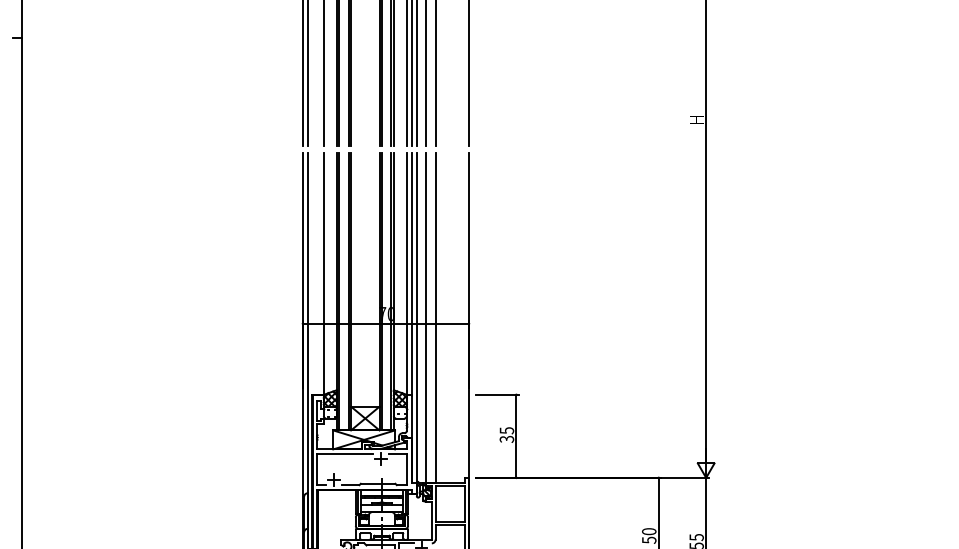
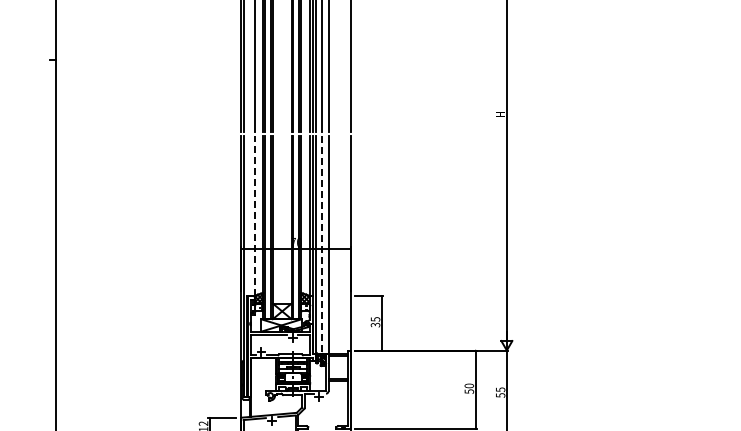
line: (323, 274) -> (254, 216), solid -> dashed
line: (426, 317) -> (322, 244), solid -> dashed

